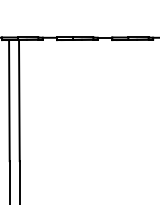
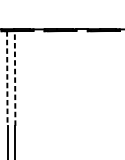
line: (9, 100) -> (7, 78), solid -> dashed
line: (19, 100) -> (15, 78), solid -> dashed

